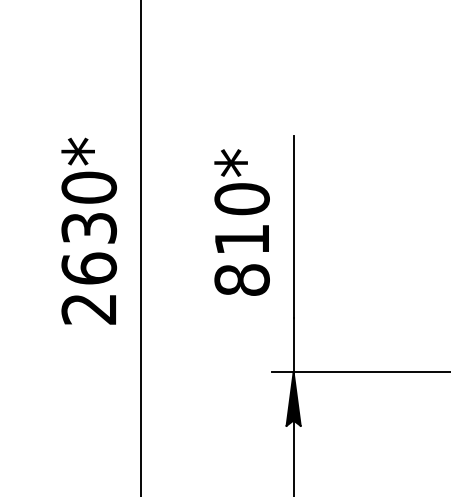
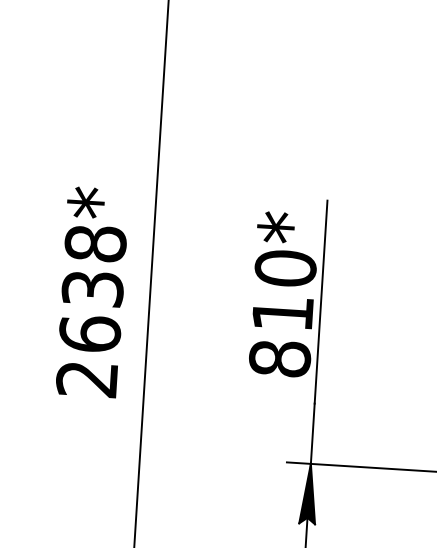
text: (88, 187) -> (94, 243), 2630* -> 2638*
text: (241, 222) -> (283, 294), moved

